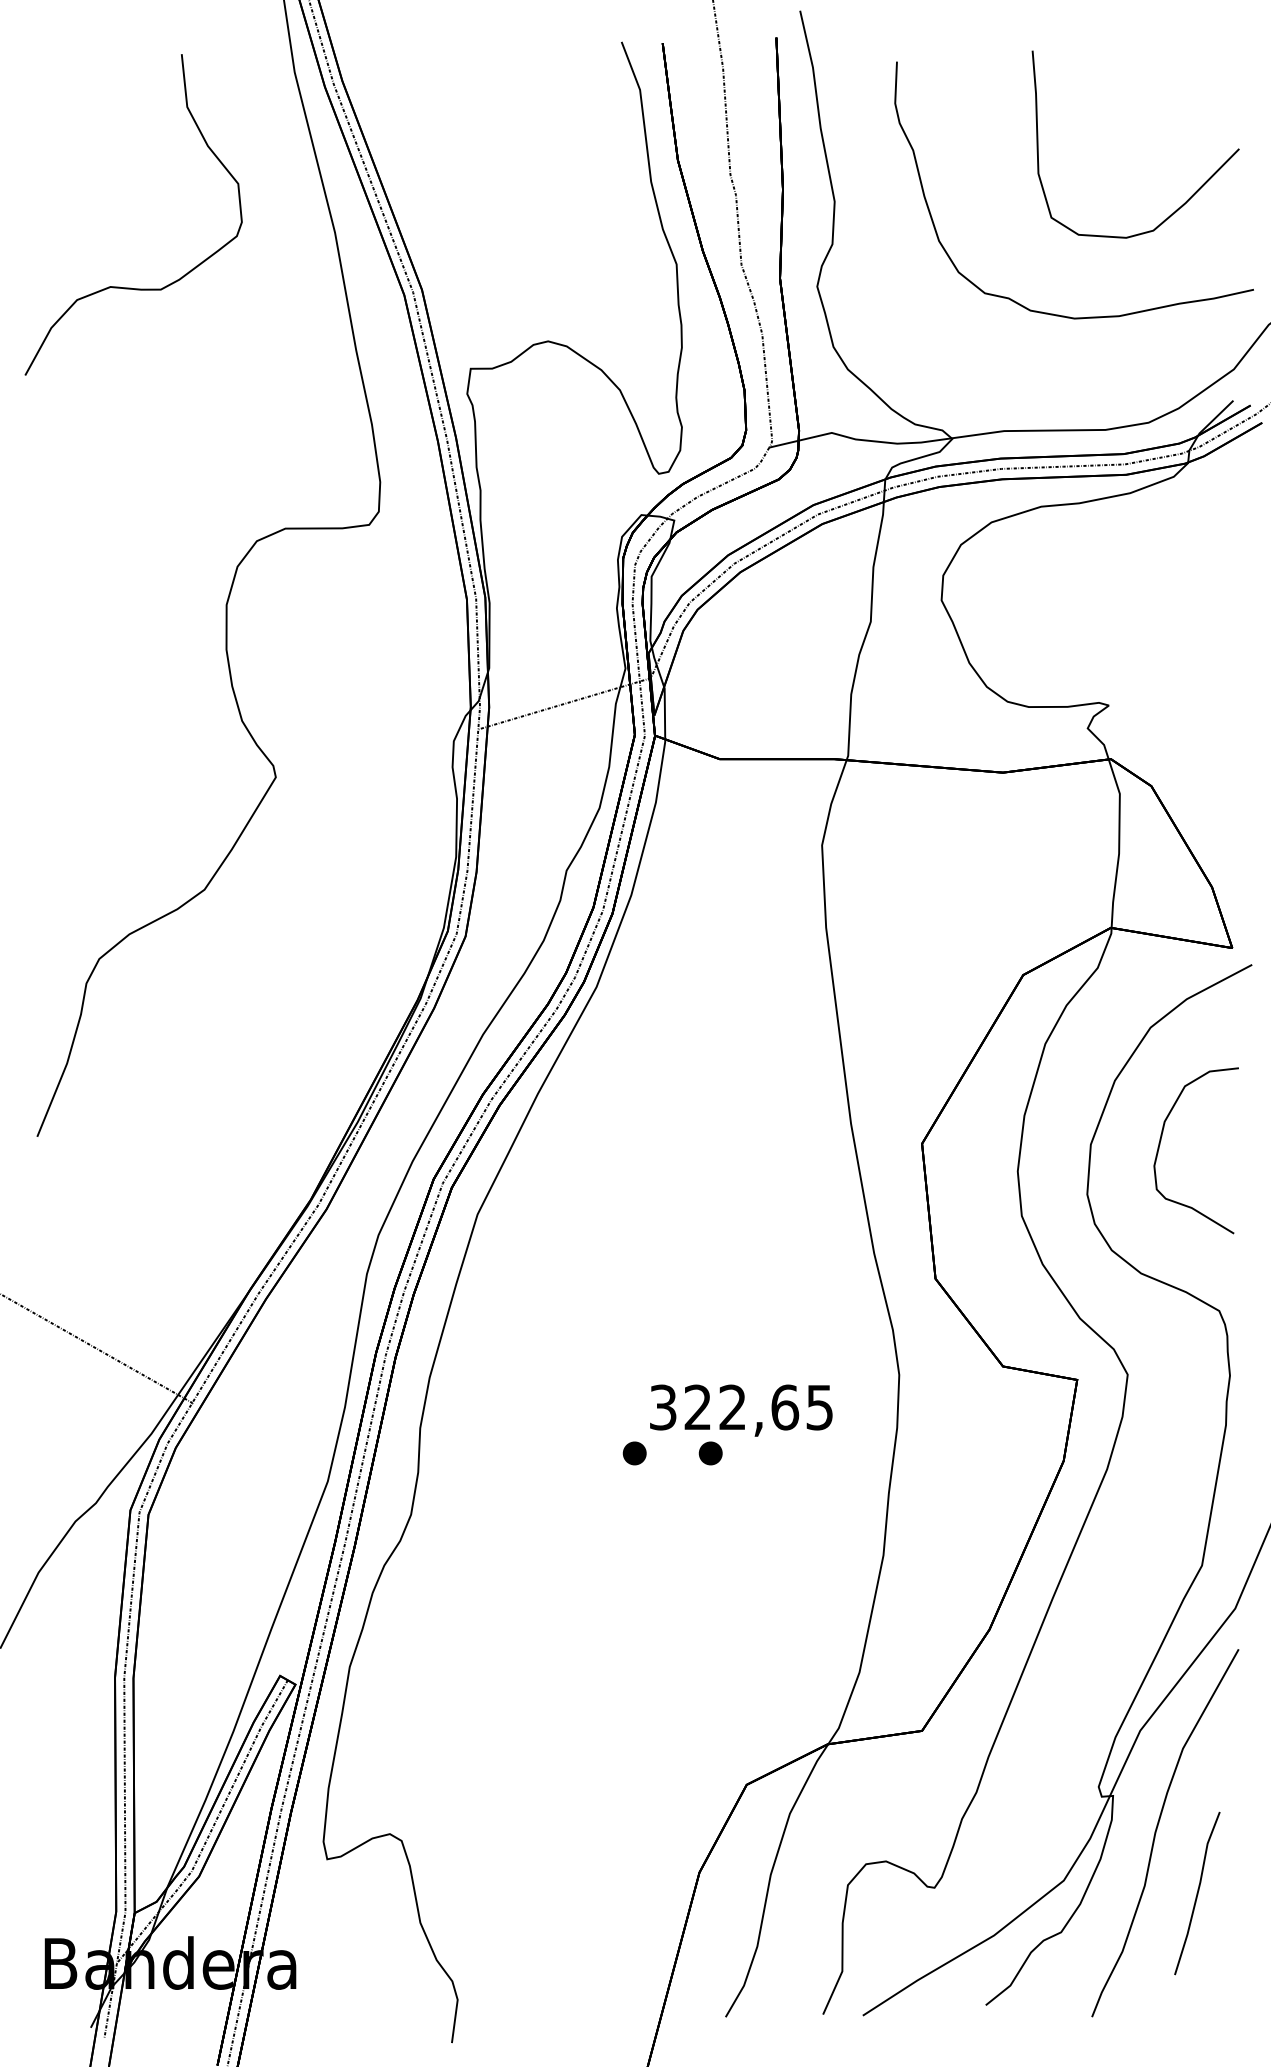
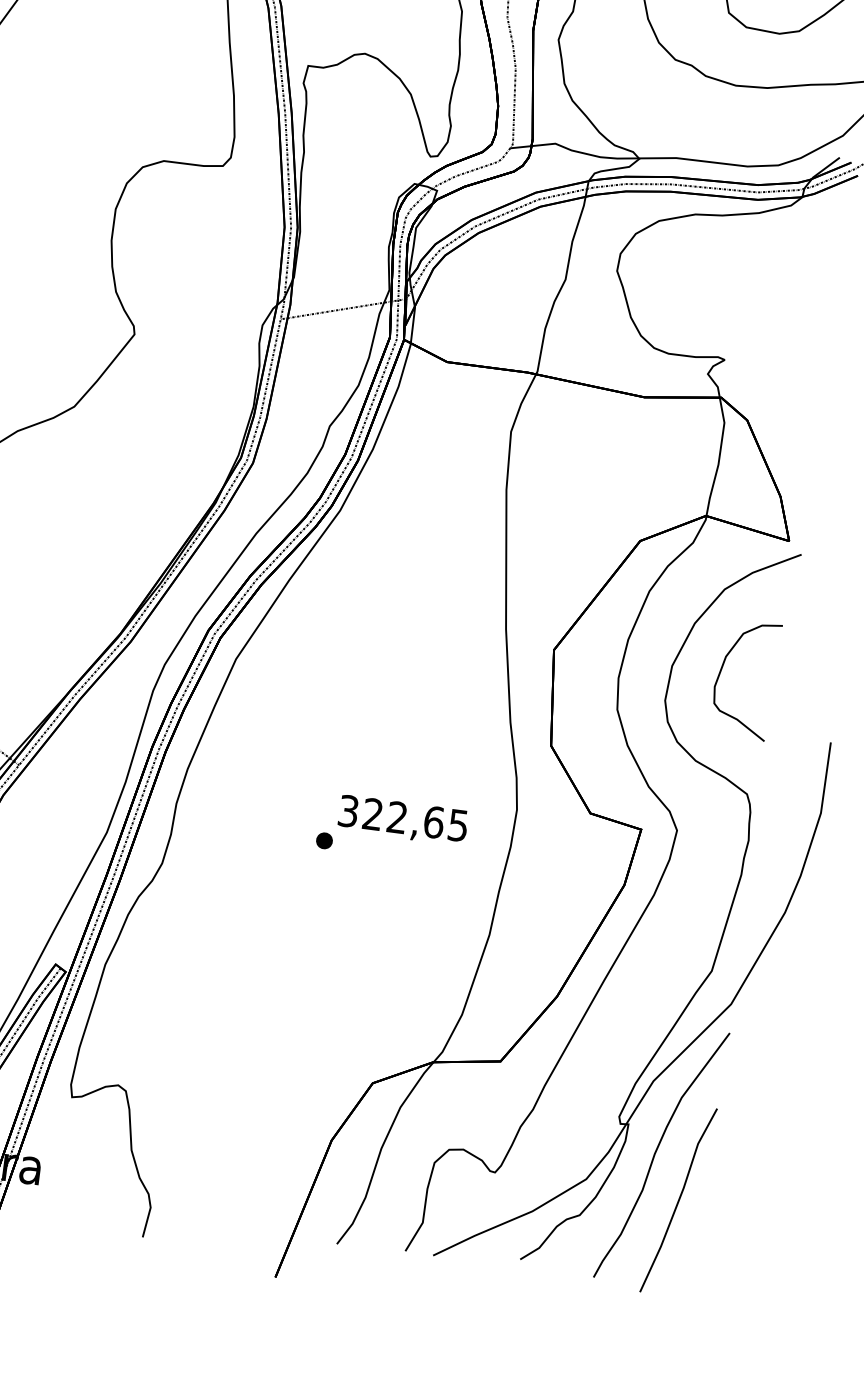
part: (710, 1453) -> (377, 847), removed
part: (1197, 1893) -> (678, 1200), size x1.67

